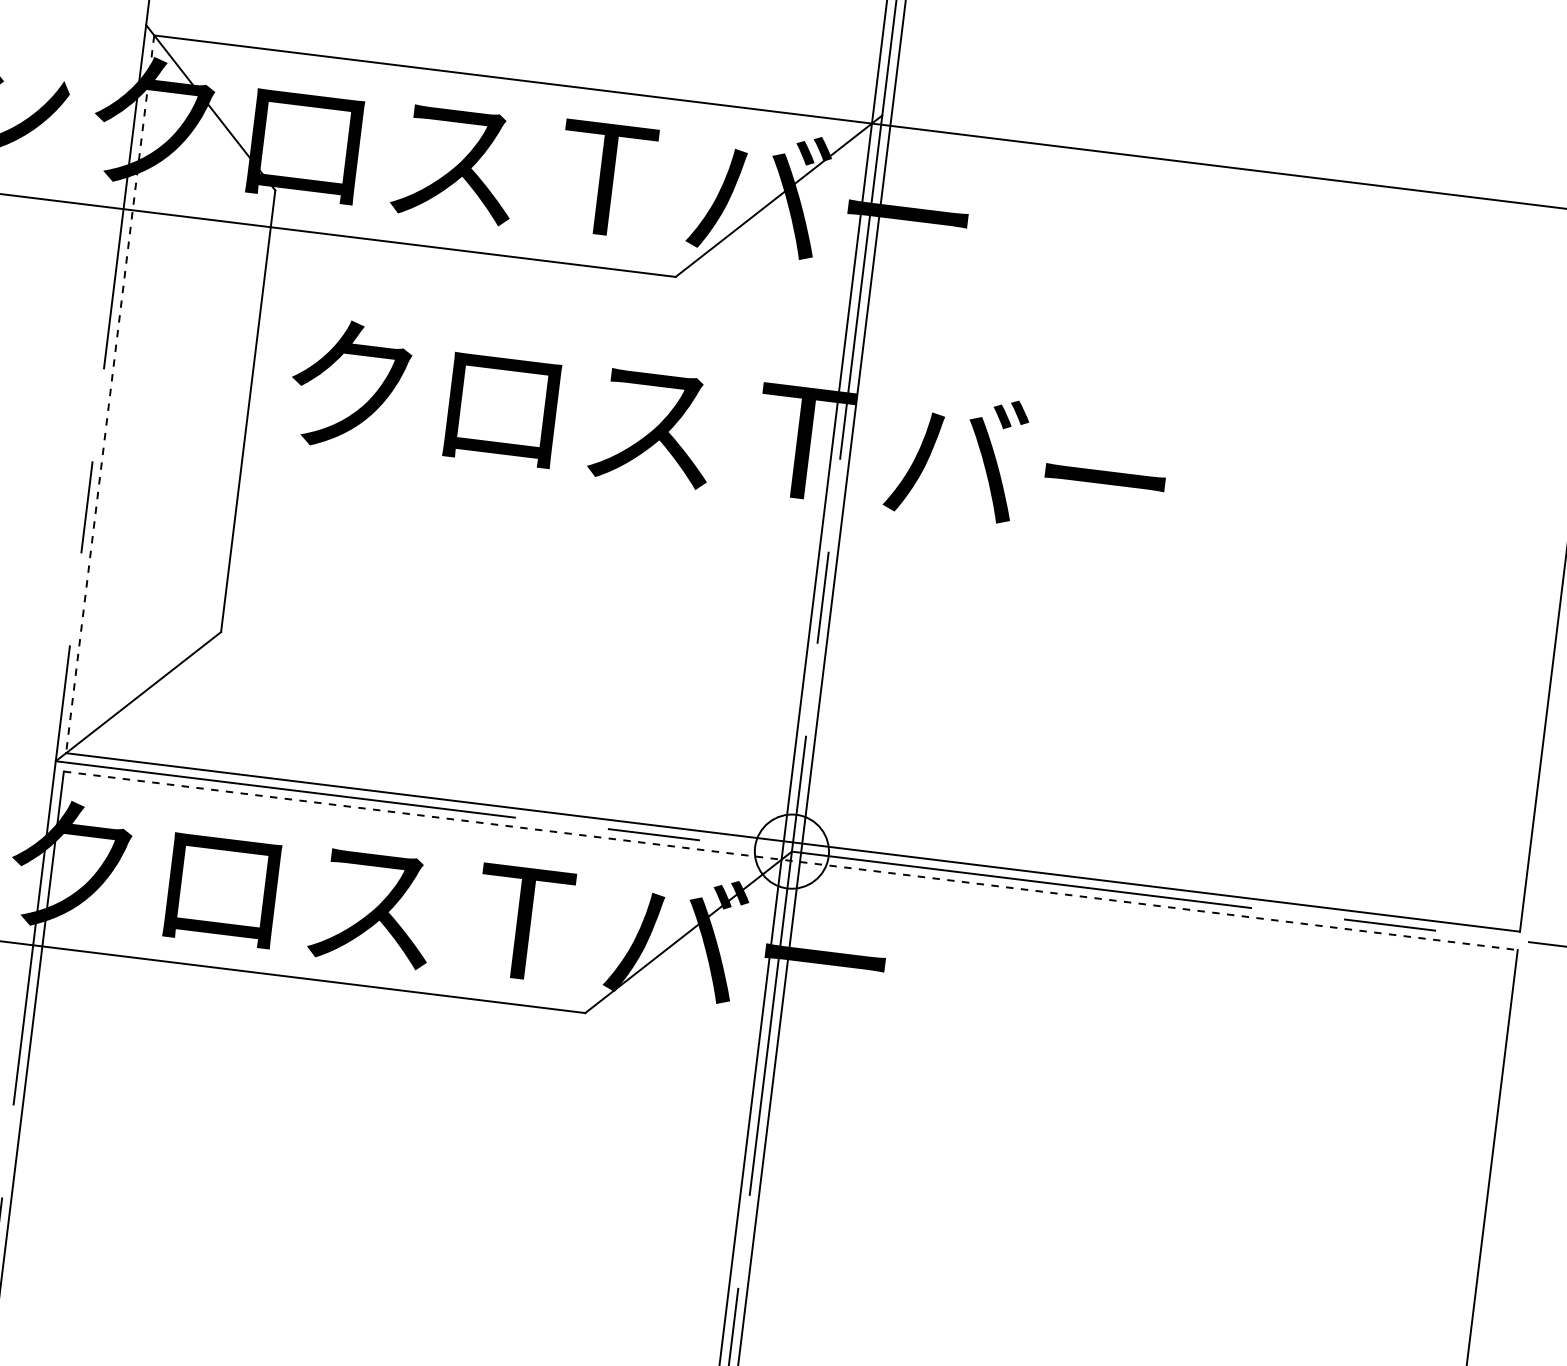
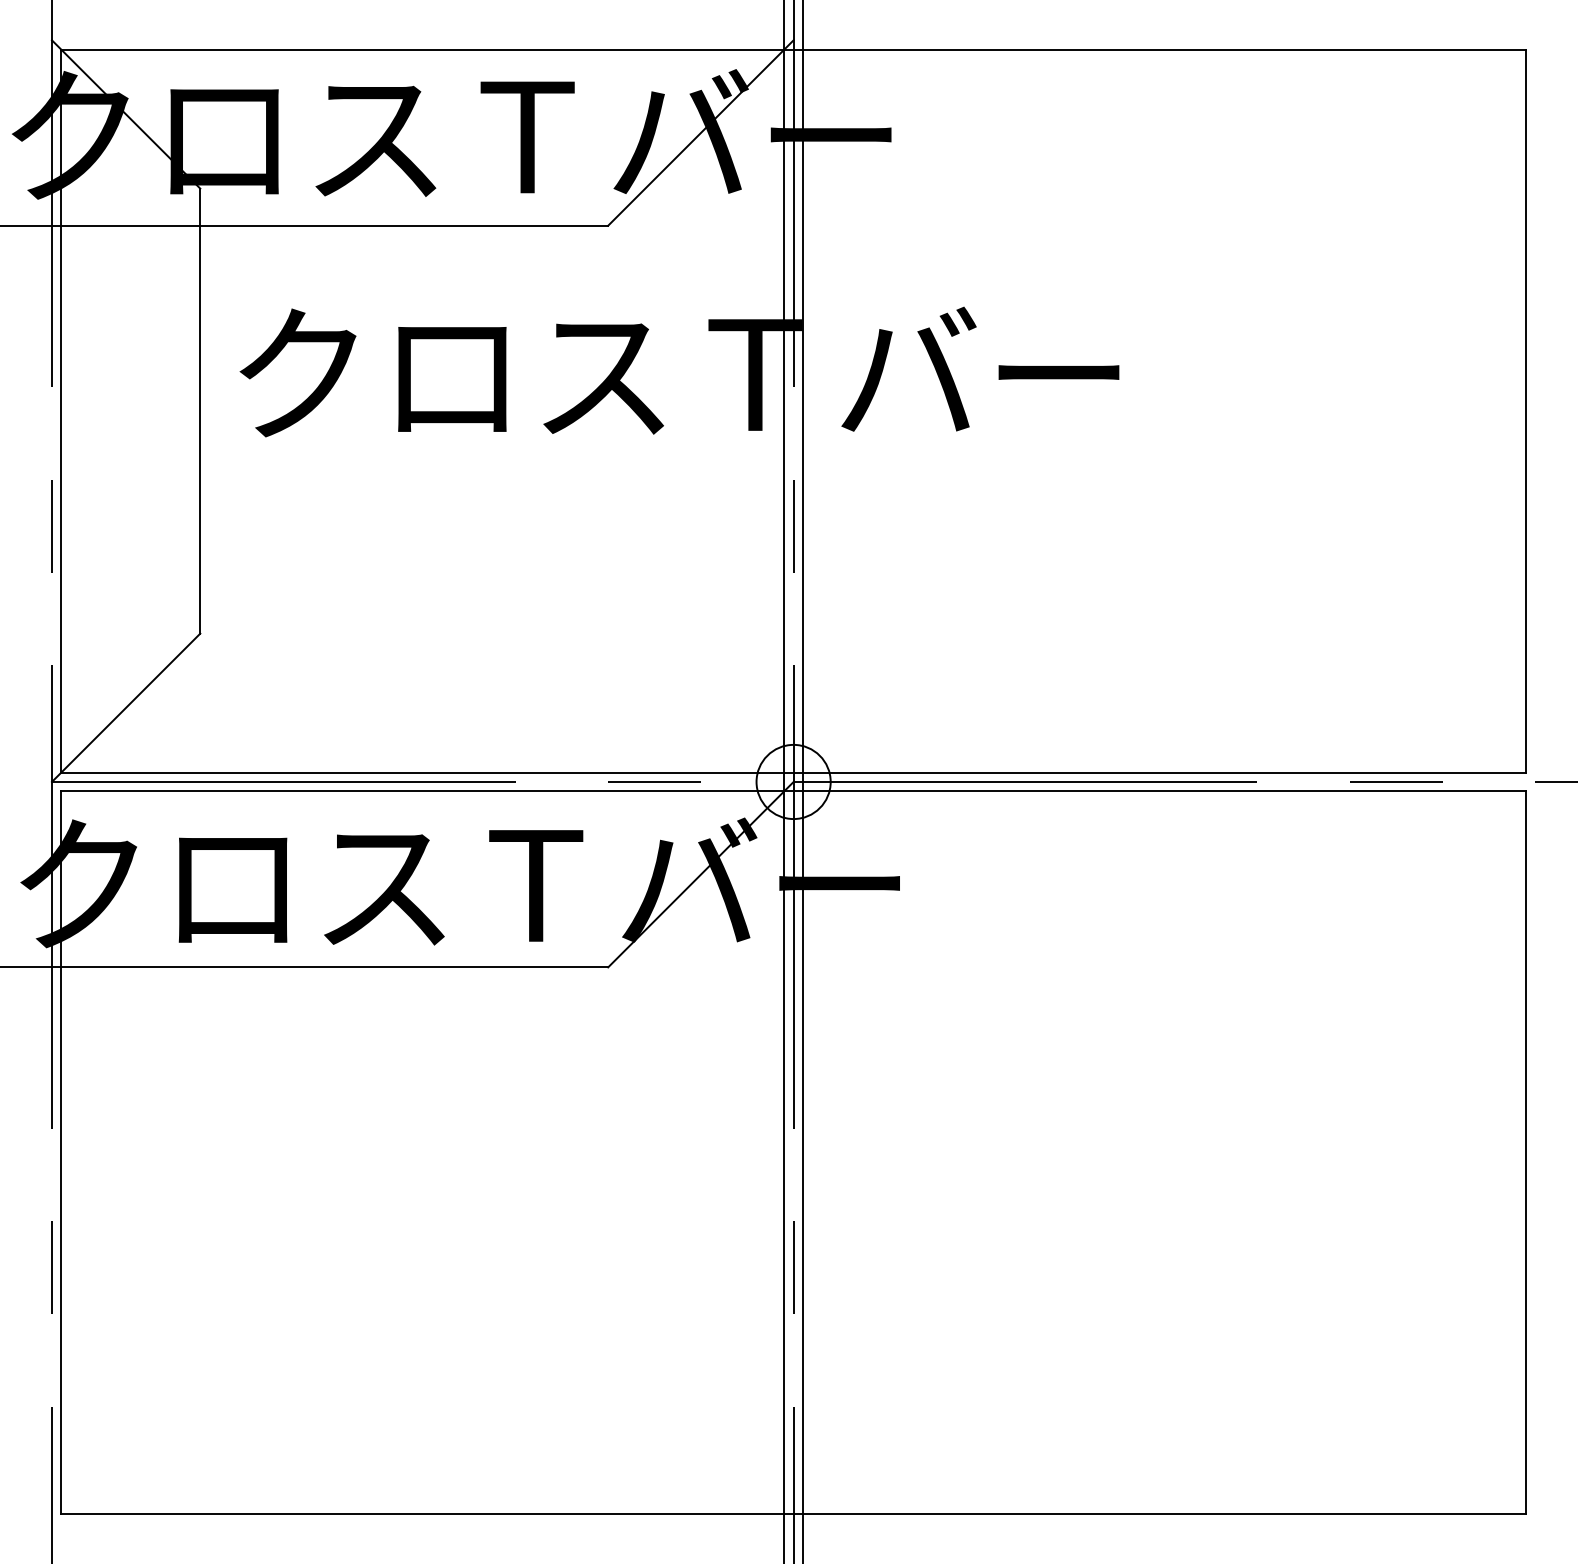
line: (110, 394) -> (61, 411), dashed -> solid
line: (791, 861) -> (794, 791), dashed -> solid

